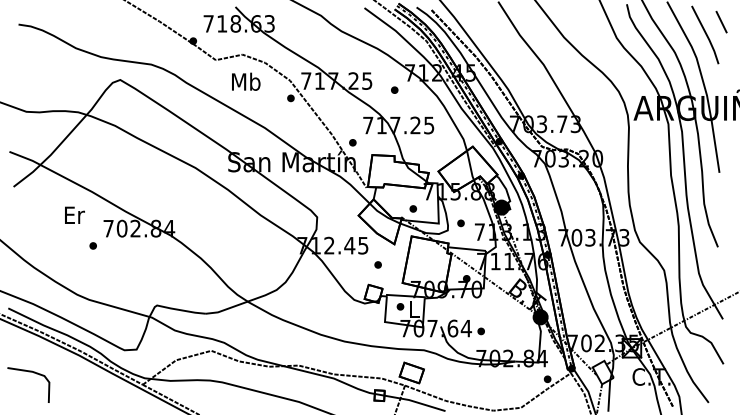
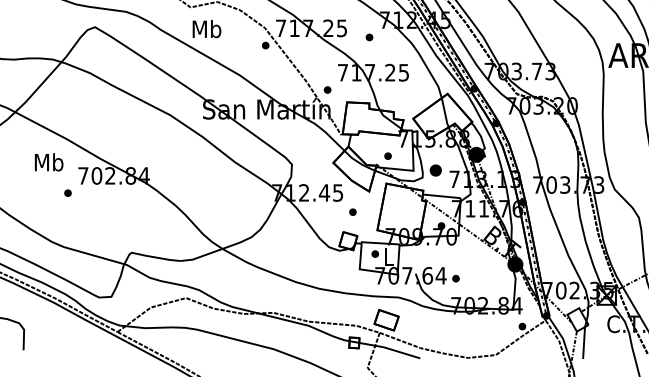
text: (246, 81) -> (207, 28), moved
text: (74, 215) -> (49, 162), Er -> Mb
part: (460, 223) -> (435, 170), size x1.6

